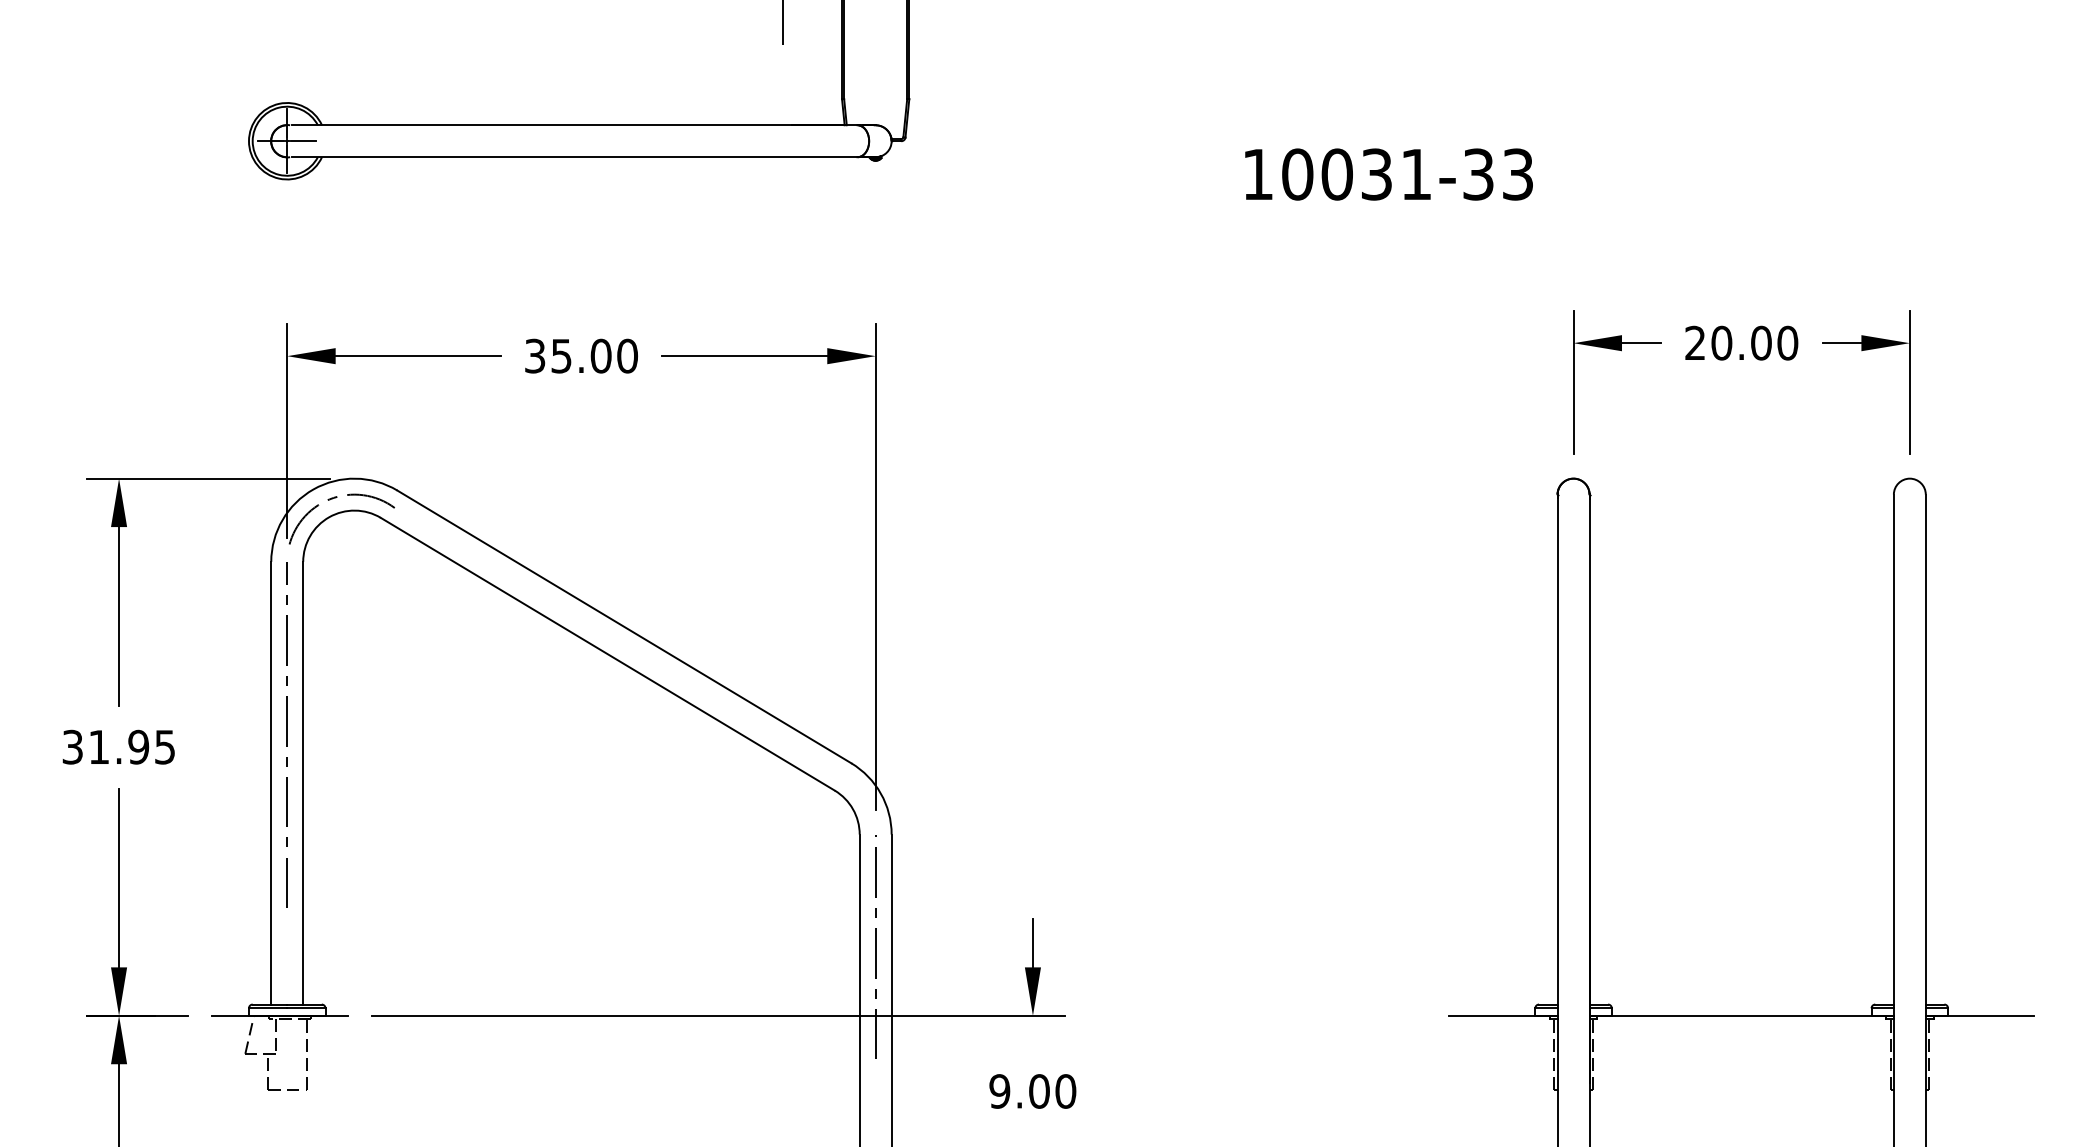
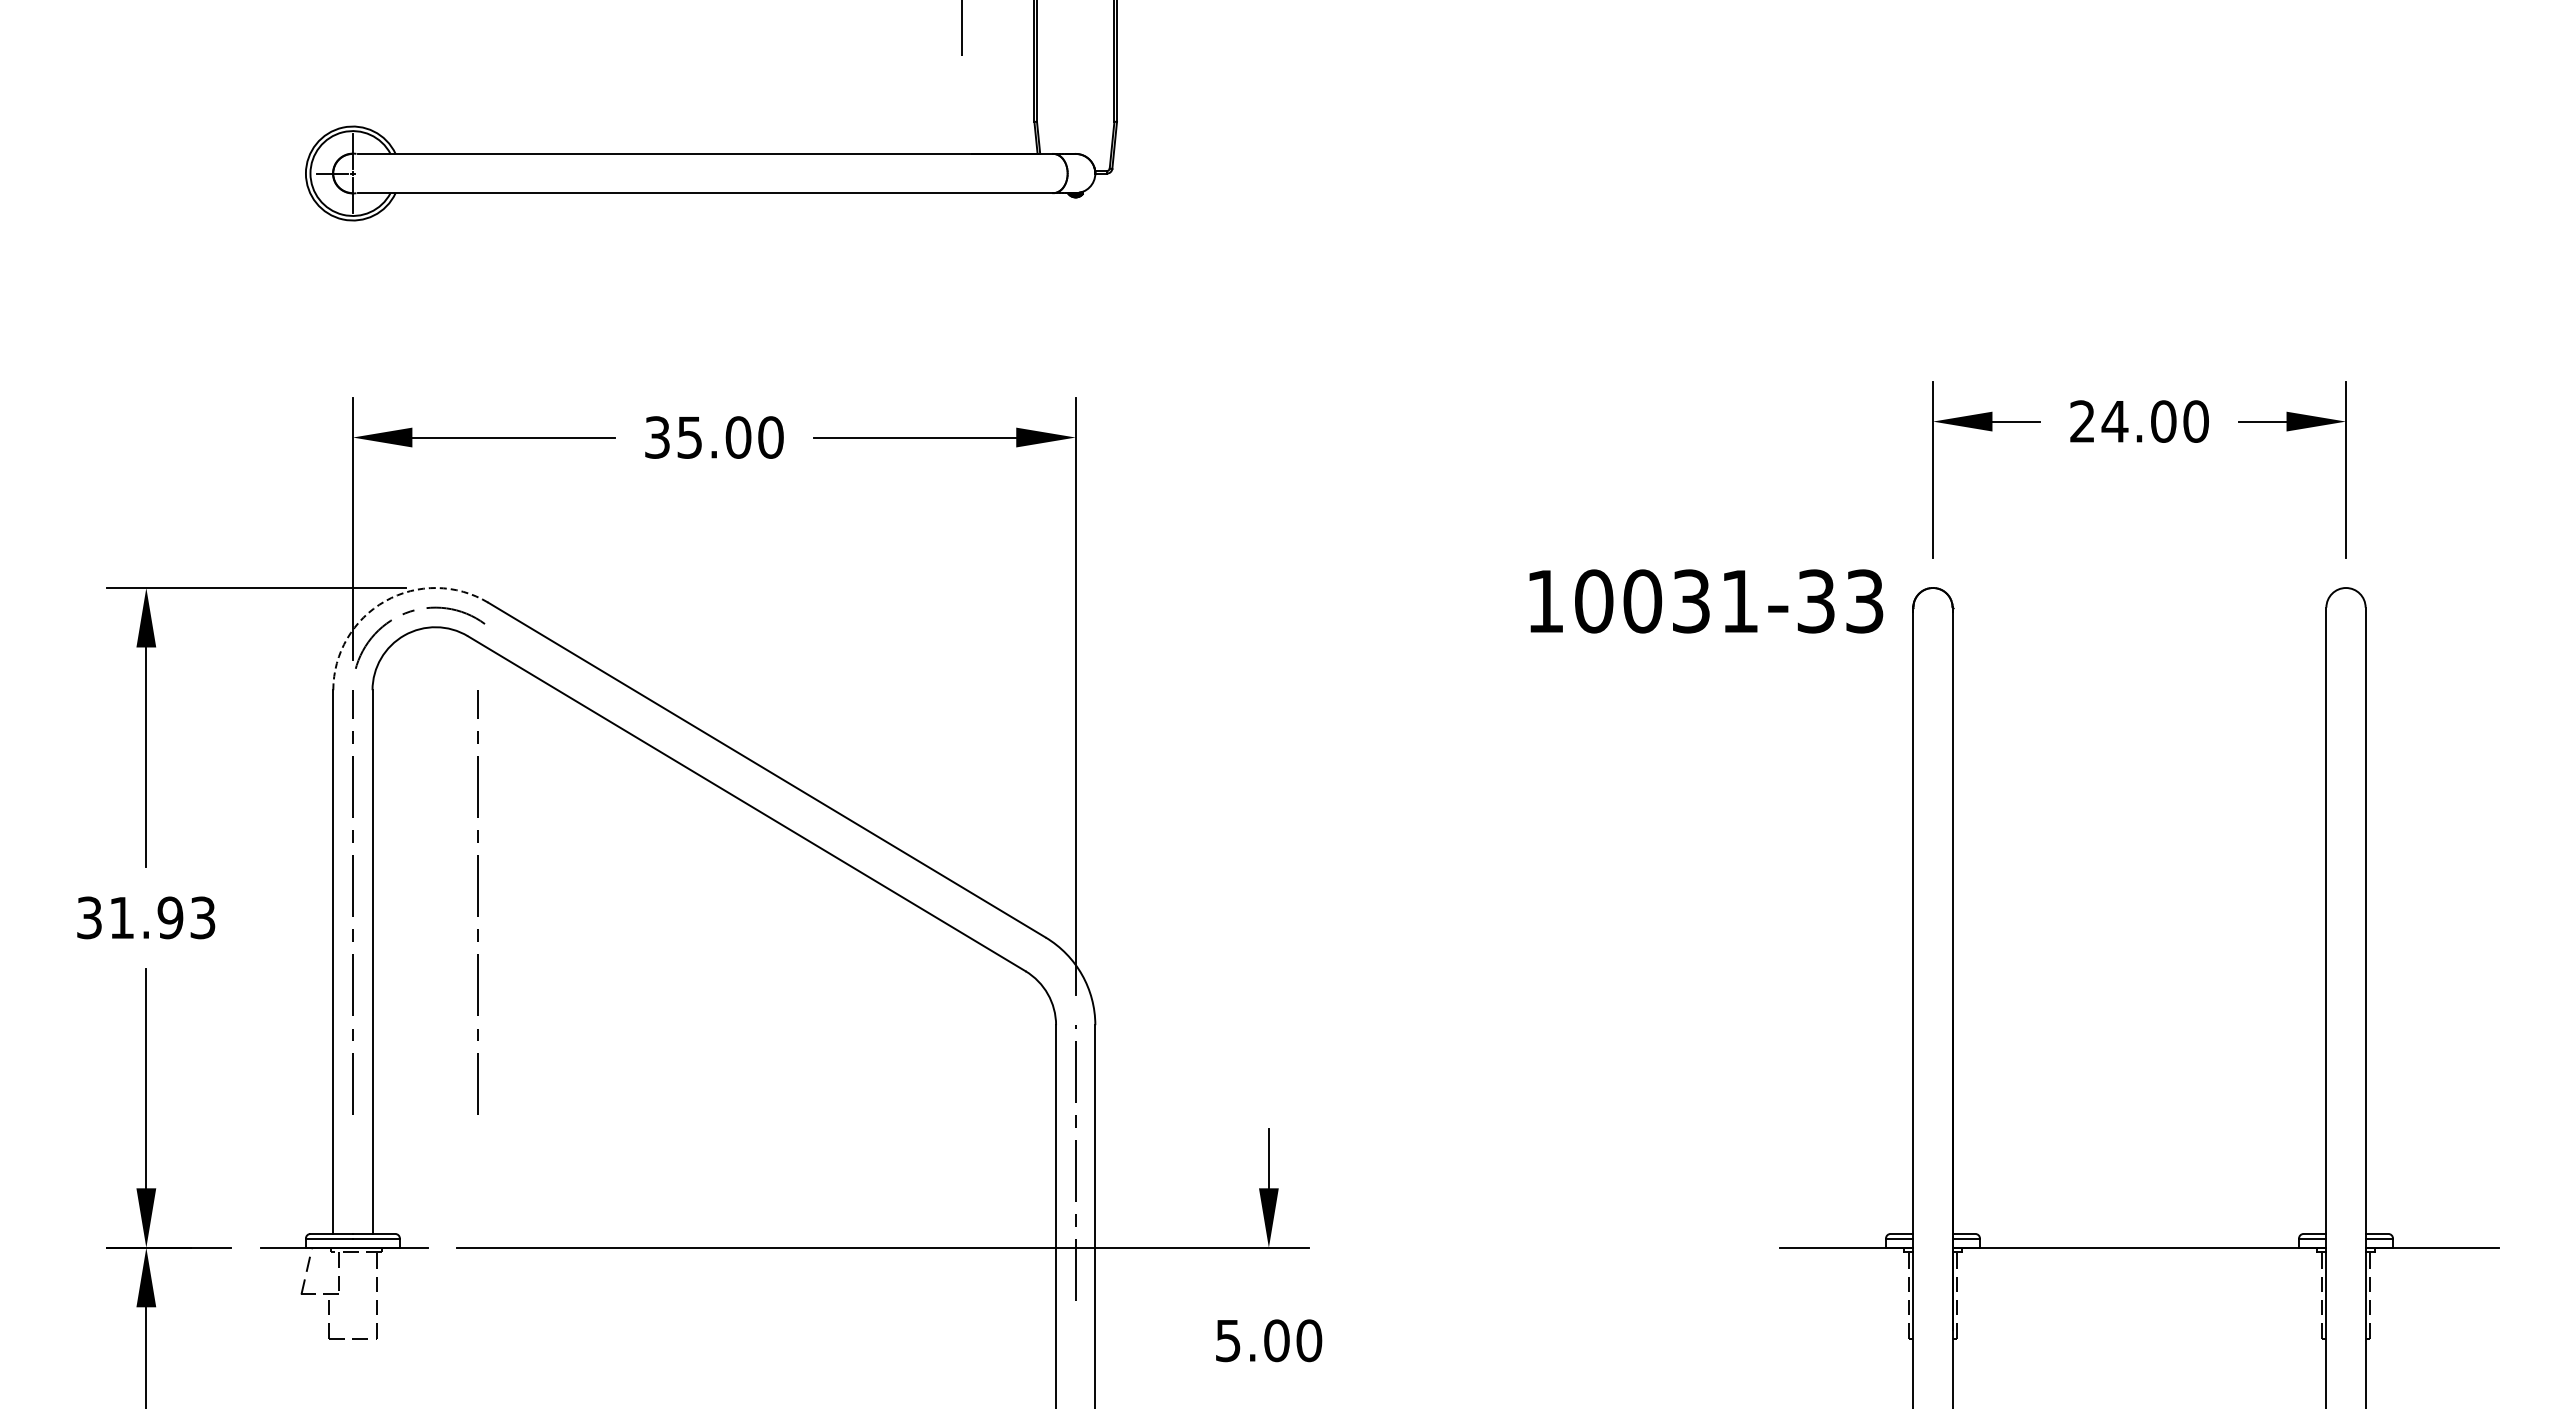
line: (303, 141) -> (372, 173), removed
text: (1389, 174) -> (1706, 601), moved
text: (1721, 343) -> (2114, 421), 20.00 -> 24.00
arc: (313, 489) -> (385, 601), solid -> dashed
line: (388, 734) -> (477, 902), added
text: (165, 746) -> (203, 917), 31.95 -> 31.93
text: (999, 1091) -> (1227, 1340), 9.00 -> 5.00

